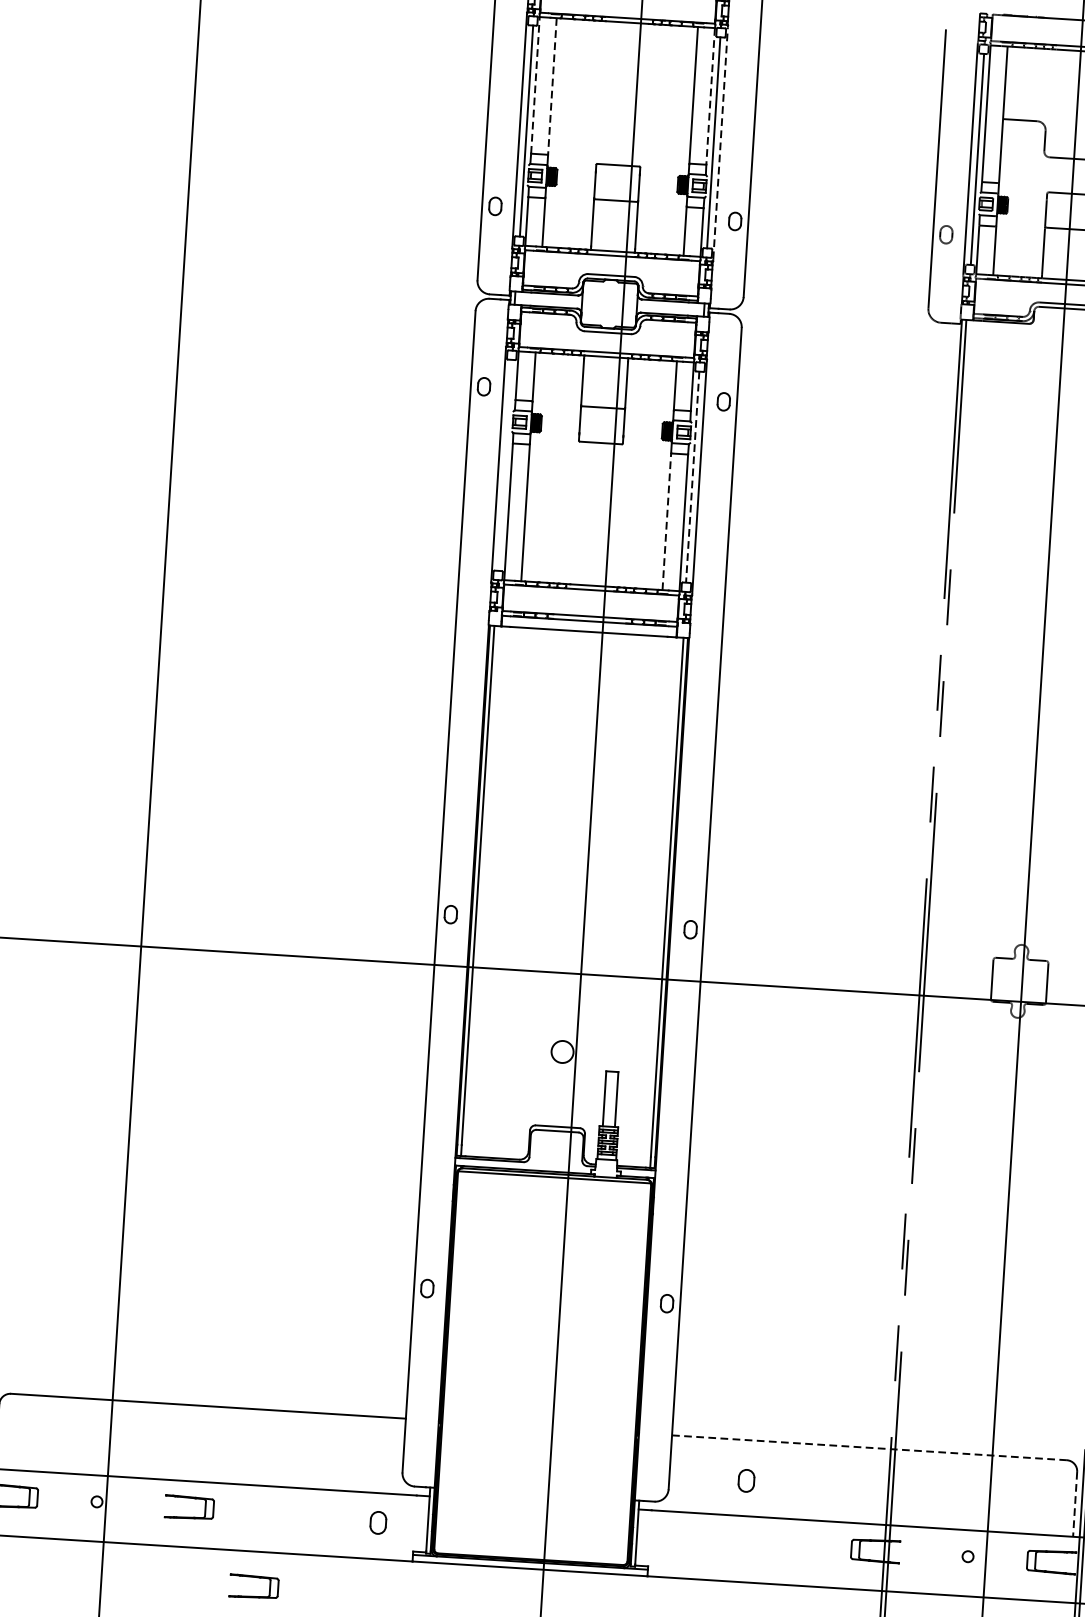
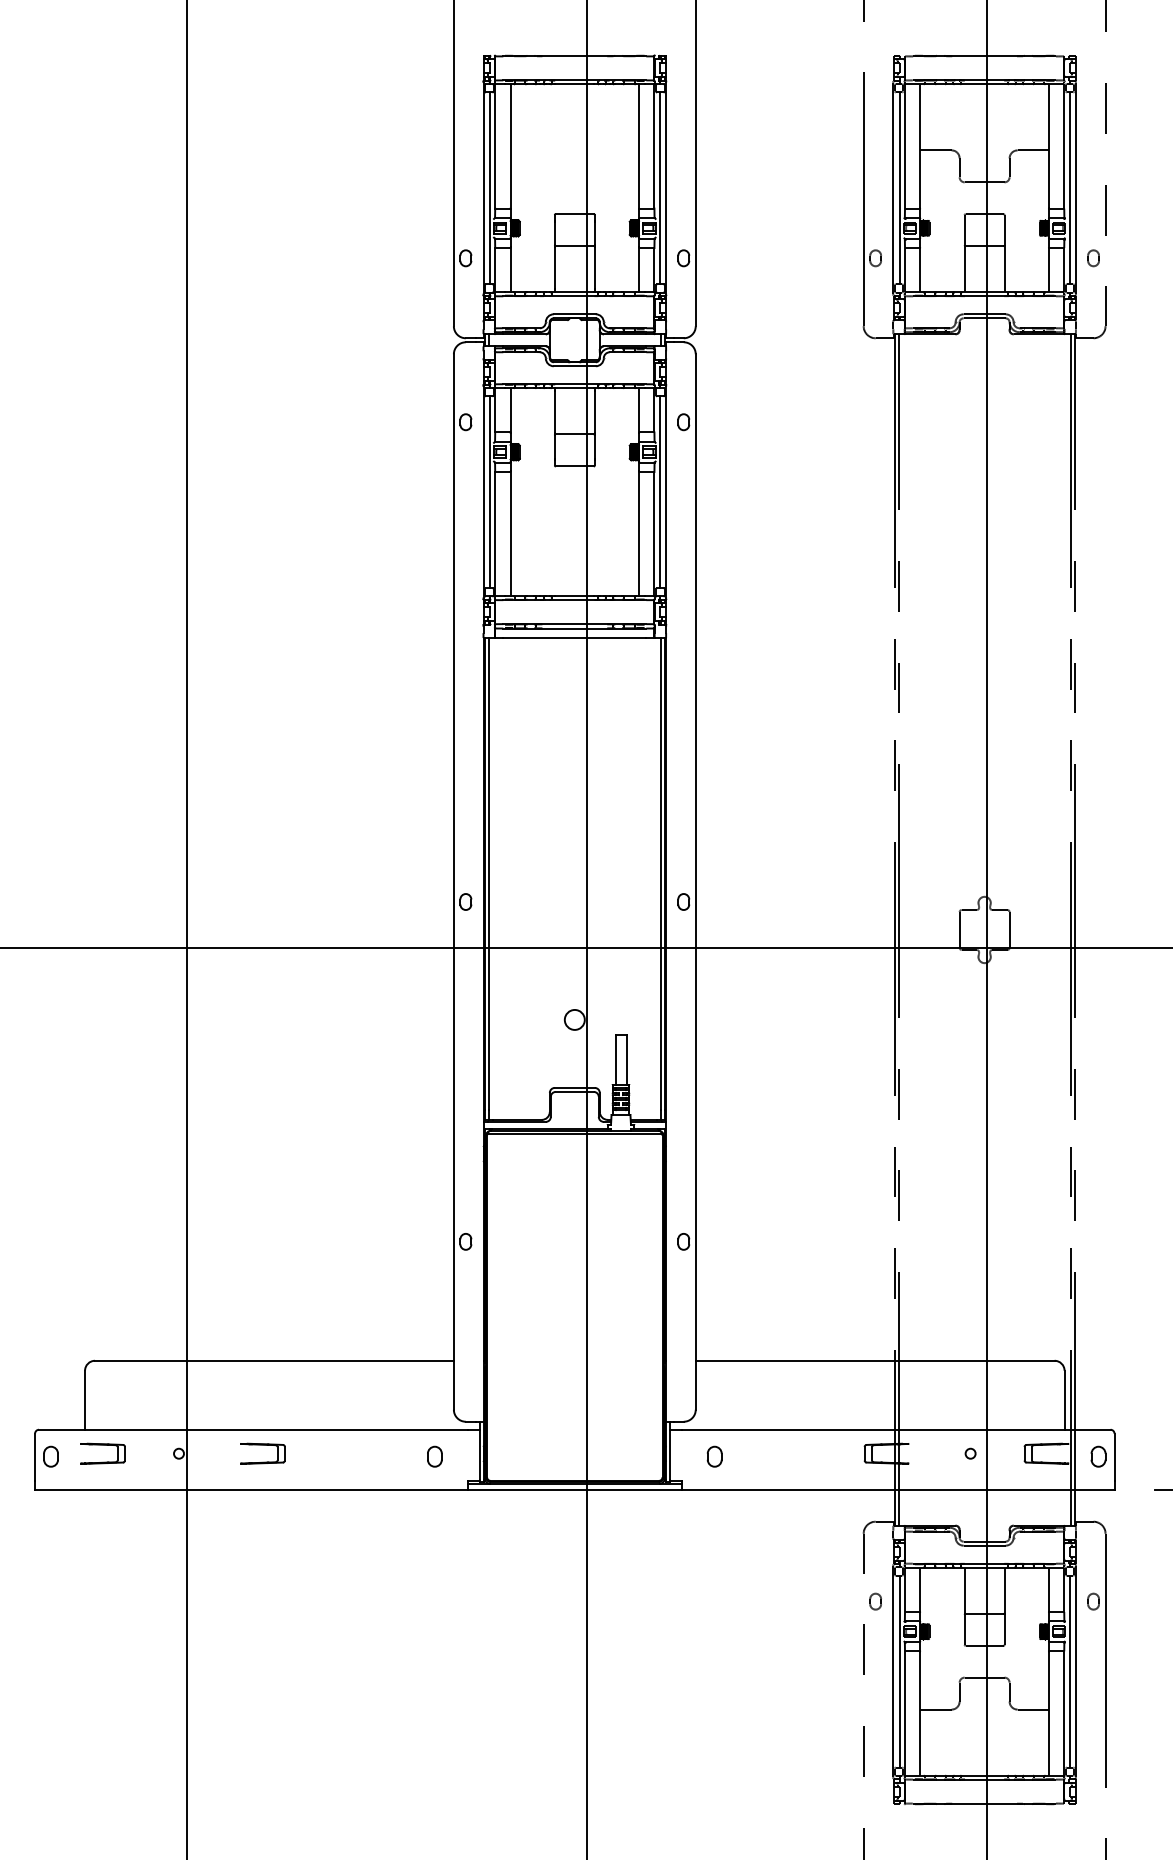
line: (535, 85) -> (495, 146), dashed -> solid
line: (552, 87) -> (510, 147), dashed -> solid
line: (710, 97) -> (654, 147), dashed -> solid
line: (721, 142) -> (666, 187), dashed -> solid
line: (505, 465) -> (489, 492), added
line: (692, 477) -> (659, 492), dashed -> solid
line: (667, 521) -> (639, 533), dashed -> solid
line: (869, 1447) -> (875, 1360), dashed -> solid
part: (746, 1480) -> (714, 1456), moved
line: (1075, 1504) -> (1064, 1400), dashed -> solid
part: (254, 1577) -> (325, 1513), removed

